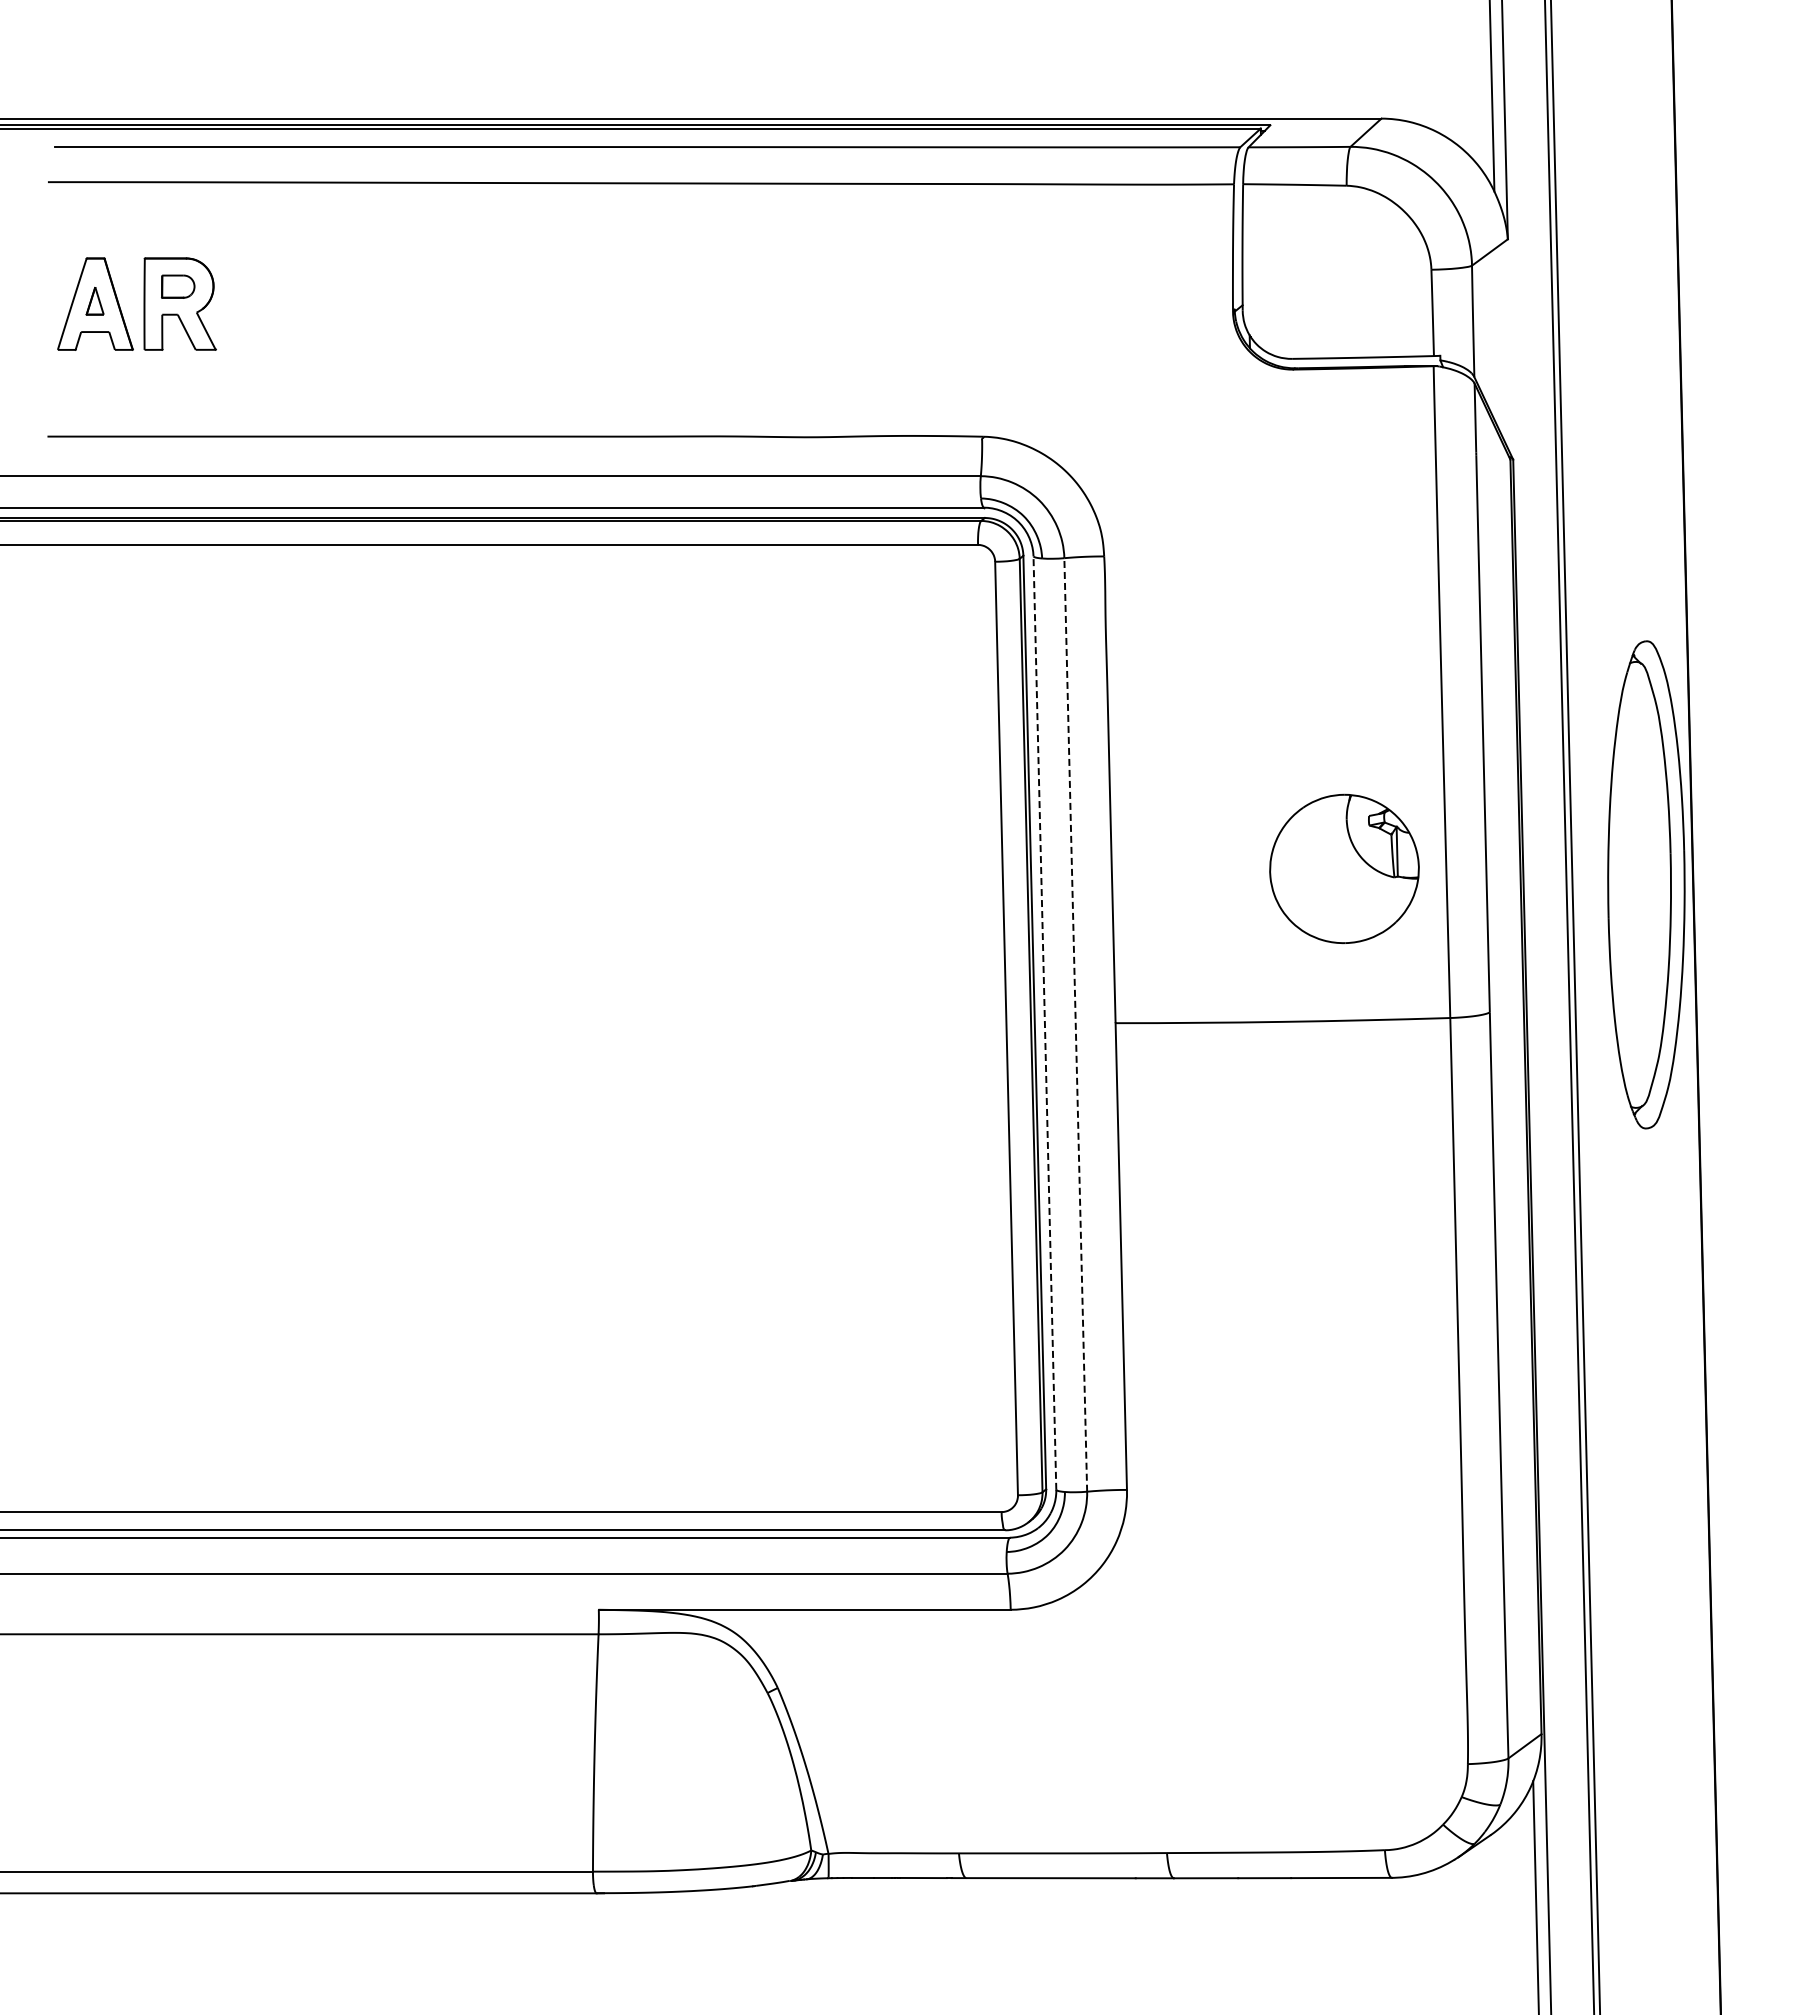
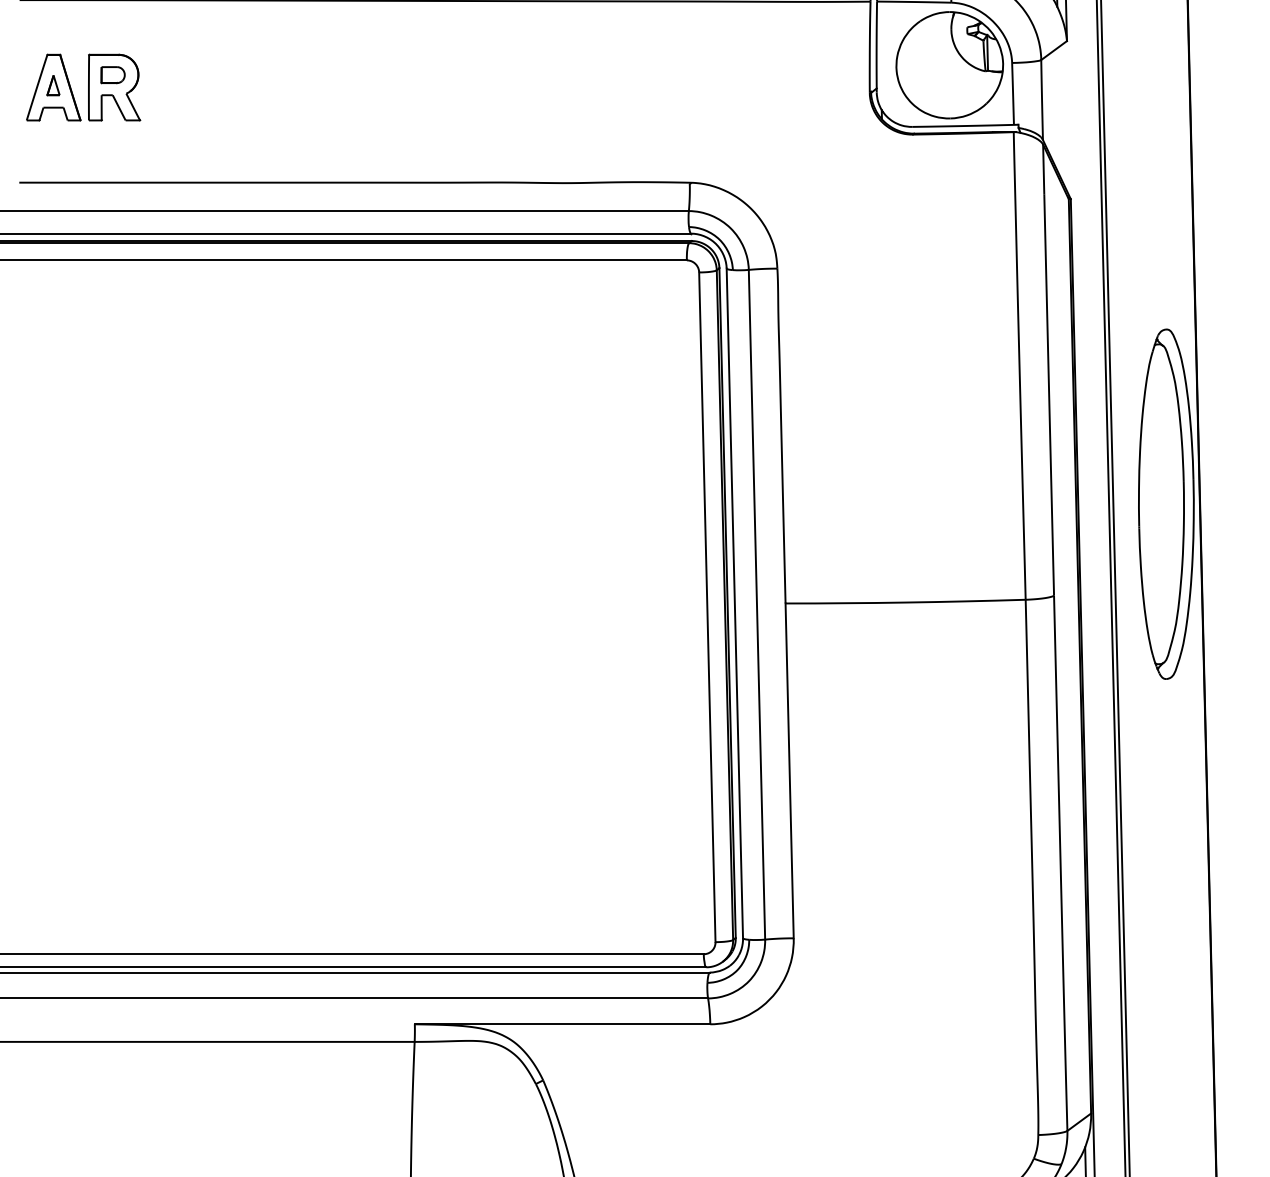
part: (1344, 868) -> (949, 64), moved
line: (1044, 1023) -> (734, 603), dashed -> solid
line: (1075, 1024) -> (756, 604), dashed -> solid

